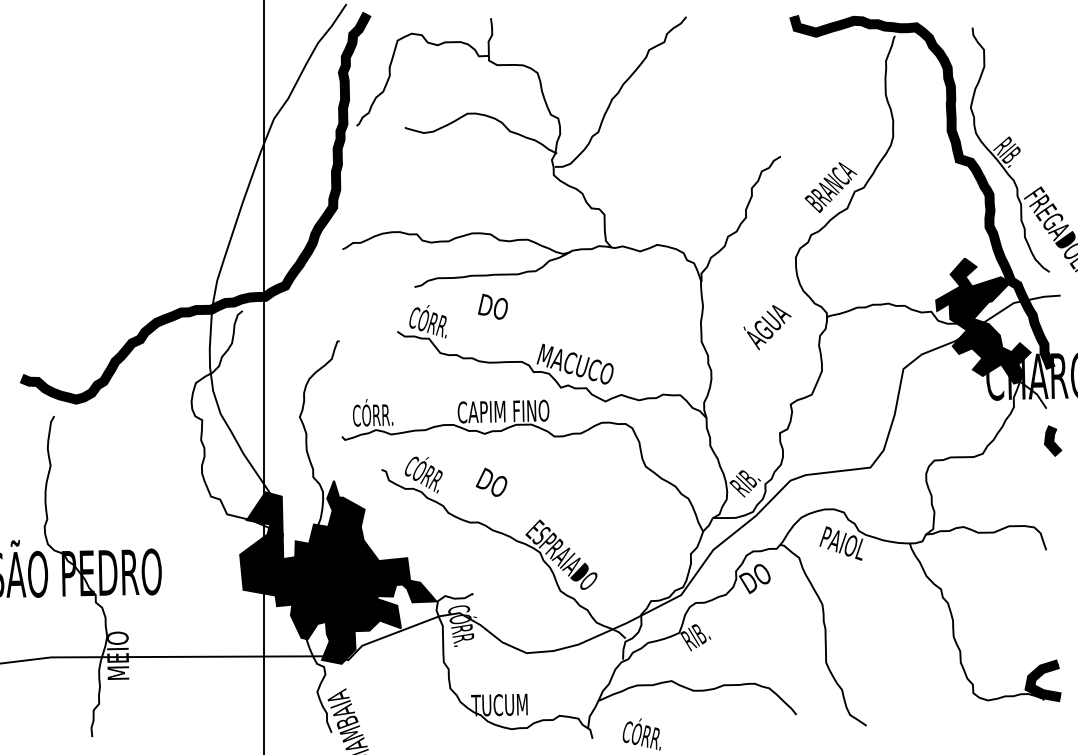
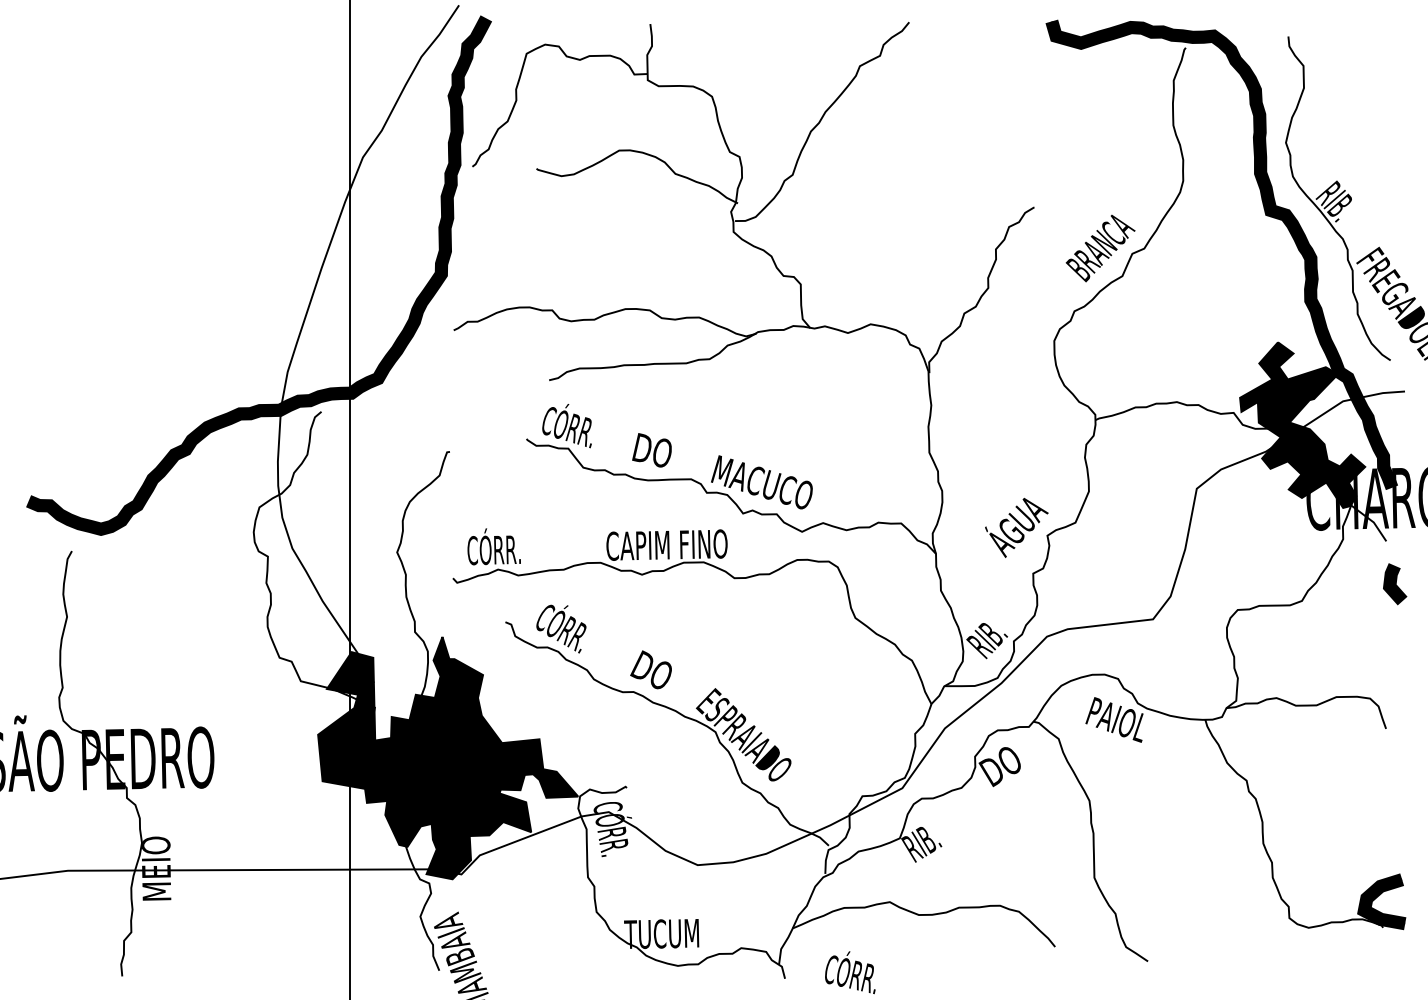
text: (492, 306) -> (651, 450), moved
text: (767, 327) -> (1016, 527), moved
text: (491, 482) -> (650, 669), moved

